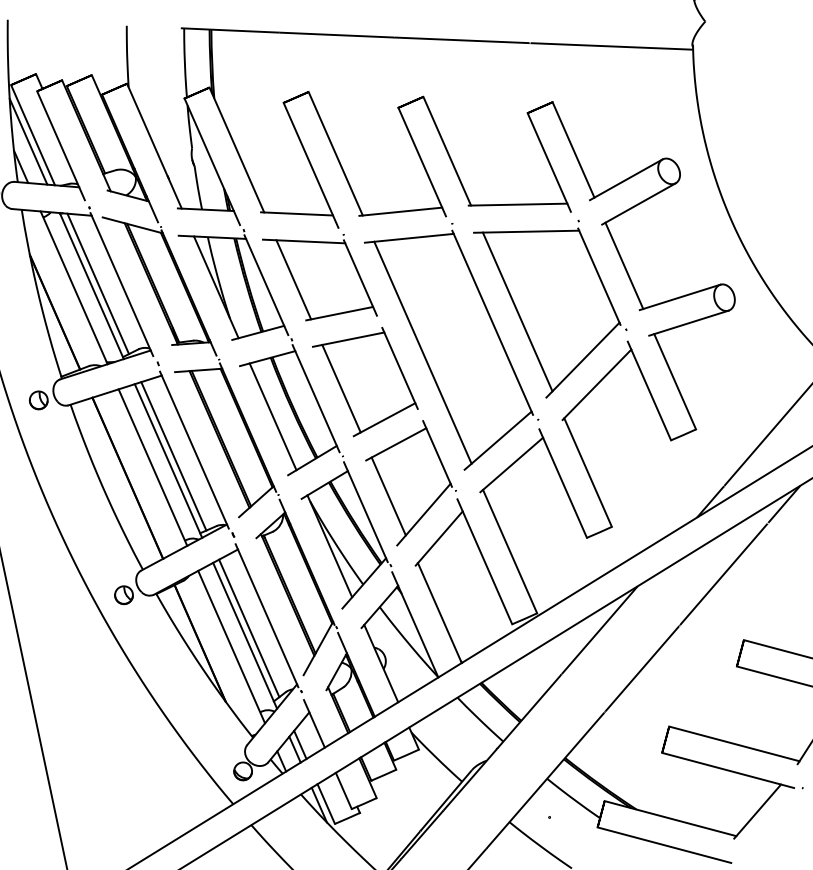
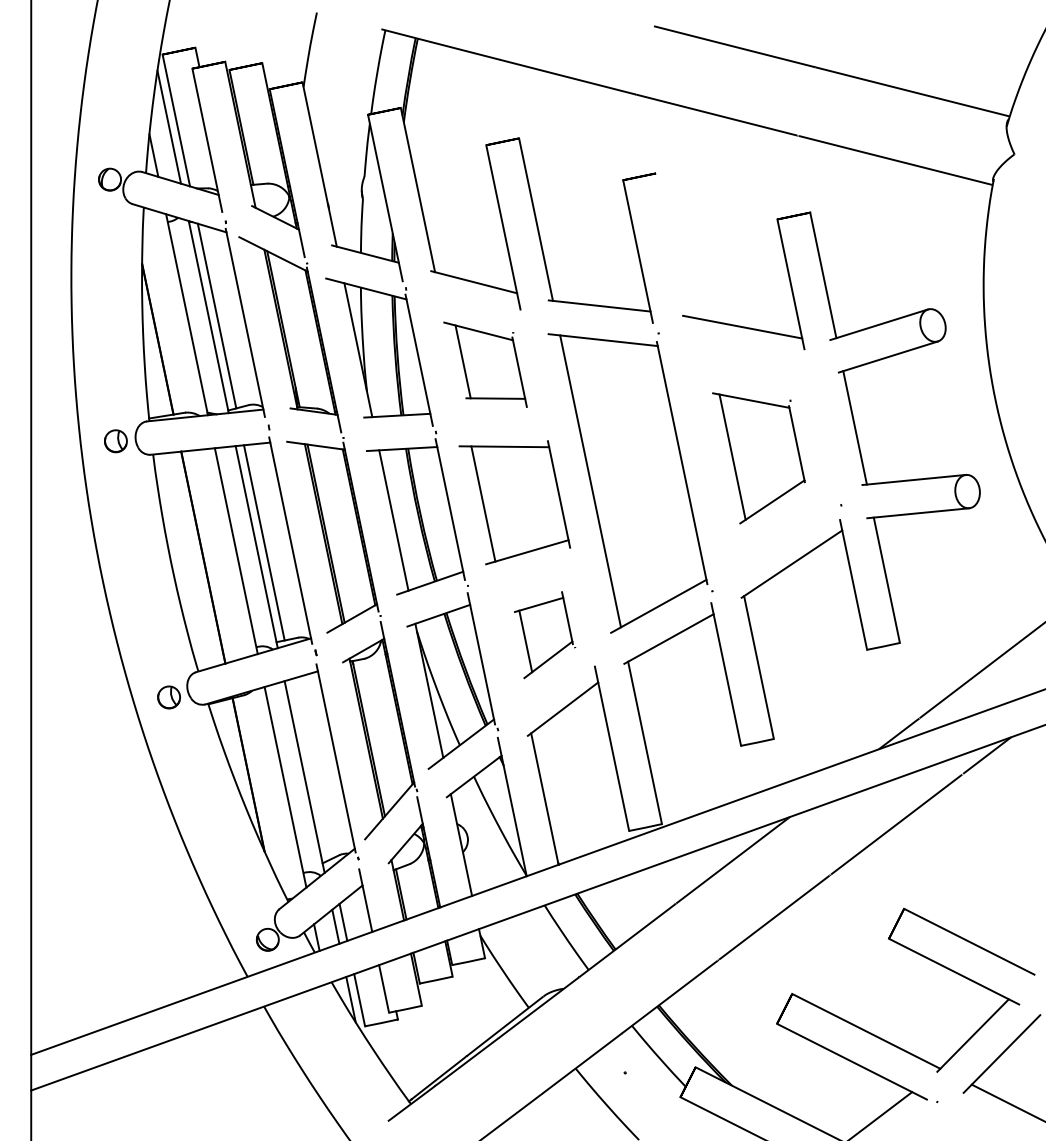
line: (446, 150) -> (670, 244), removed
part: (319, 277) -> (485, 364), size x0.7
part: (552, 306) -> (758, 458), size x0.6
part: (411, 482) -> (544, 634), size x0.6
line: (249, 627) -> (311, 768), removed

